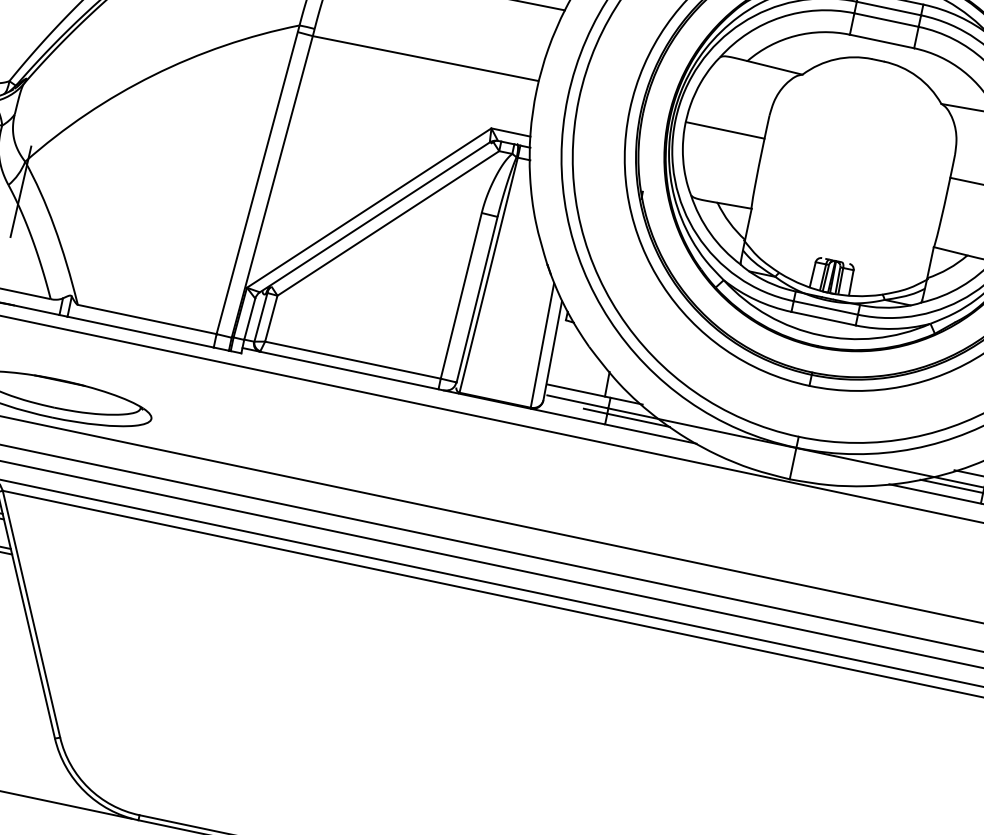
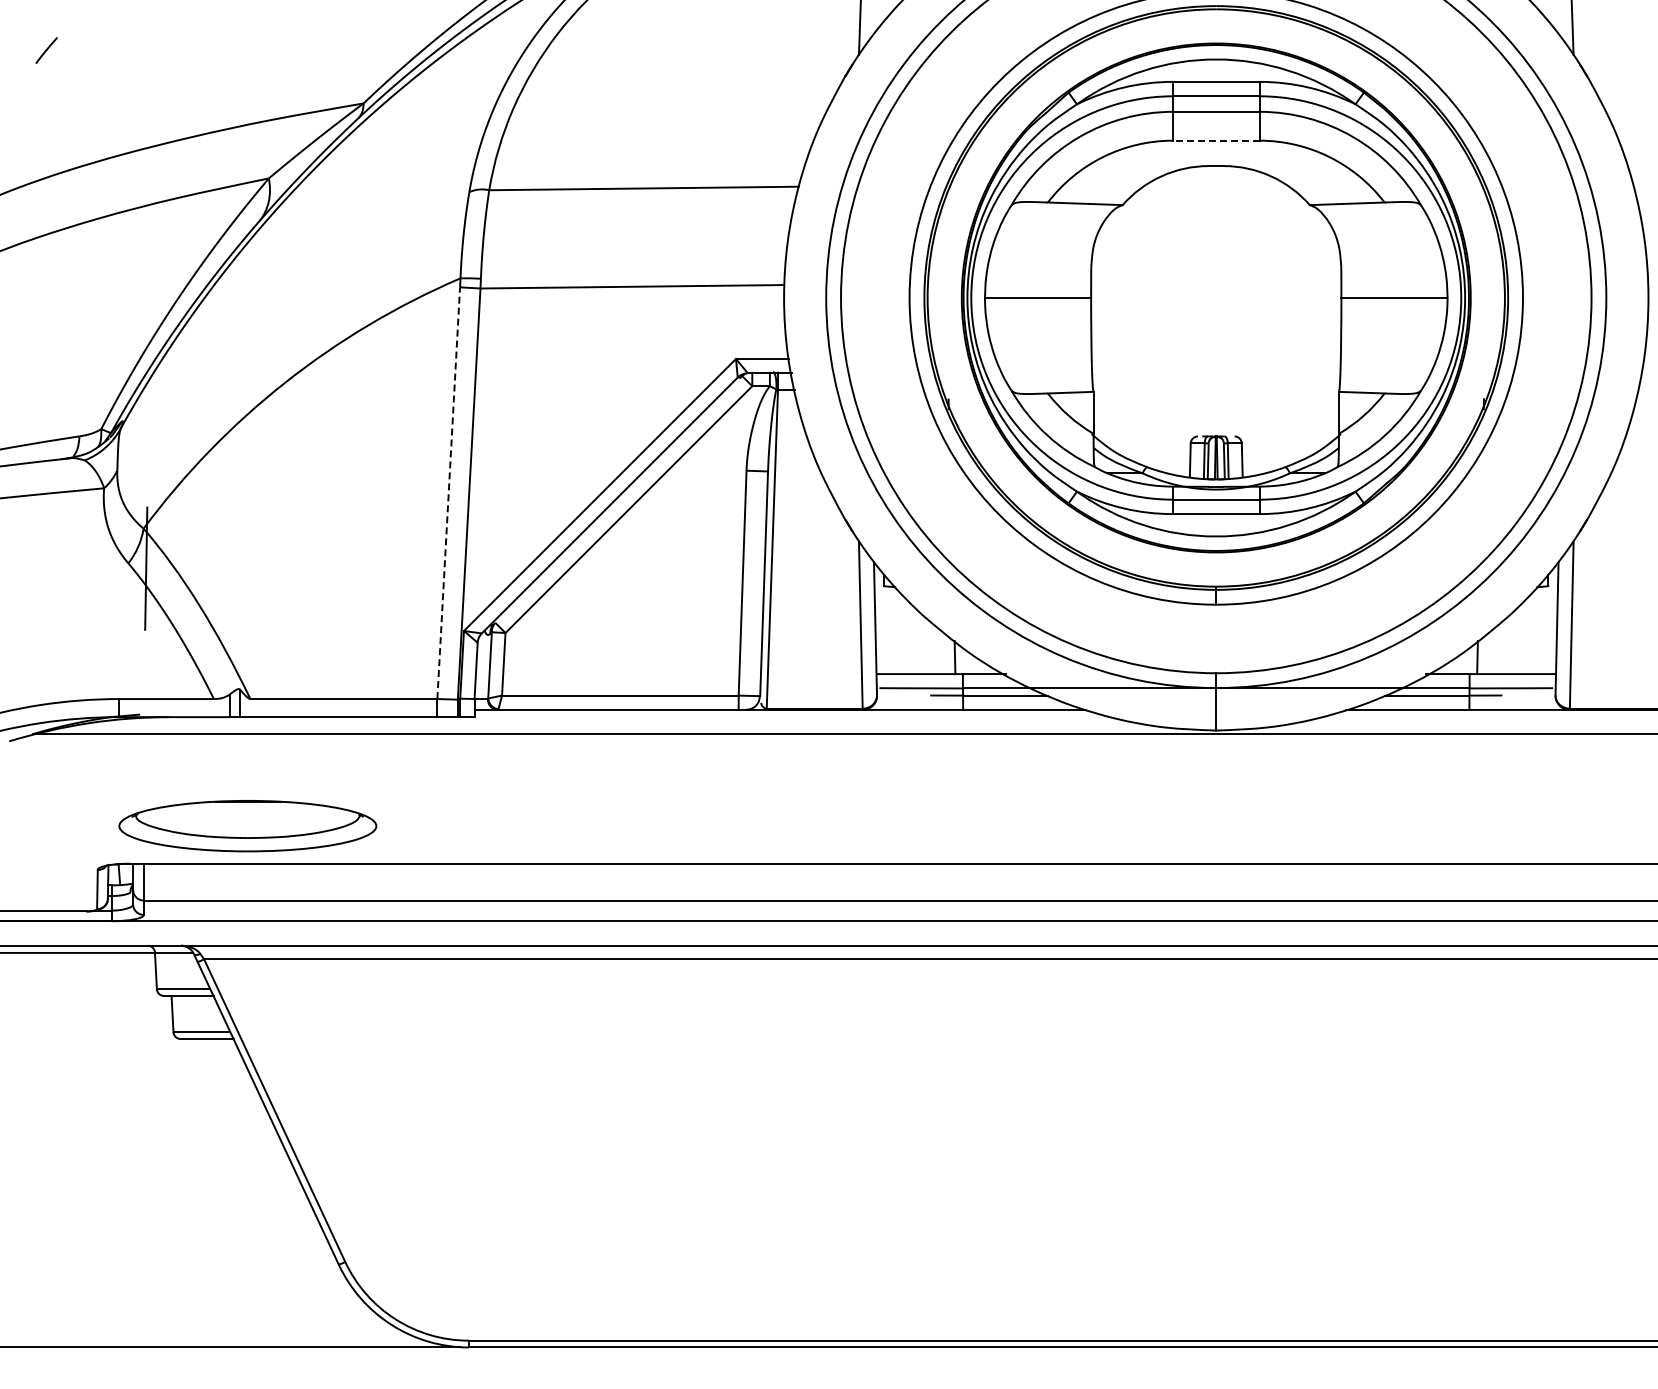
line: (881, 41) -> (1215, 140), solid -> dashed
line: (257, 182) -> (448, 492), solid -> dashed

